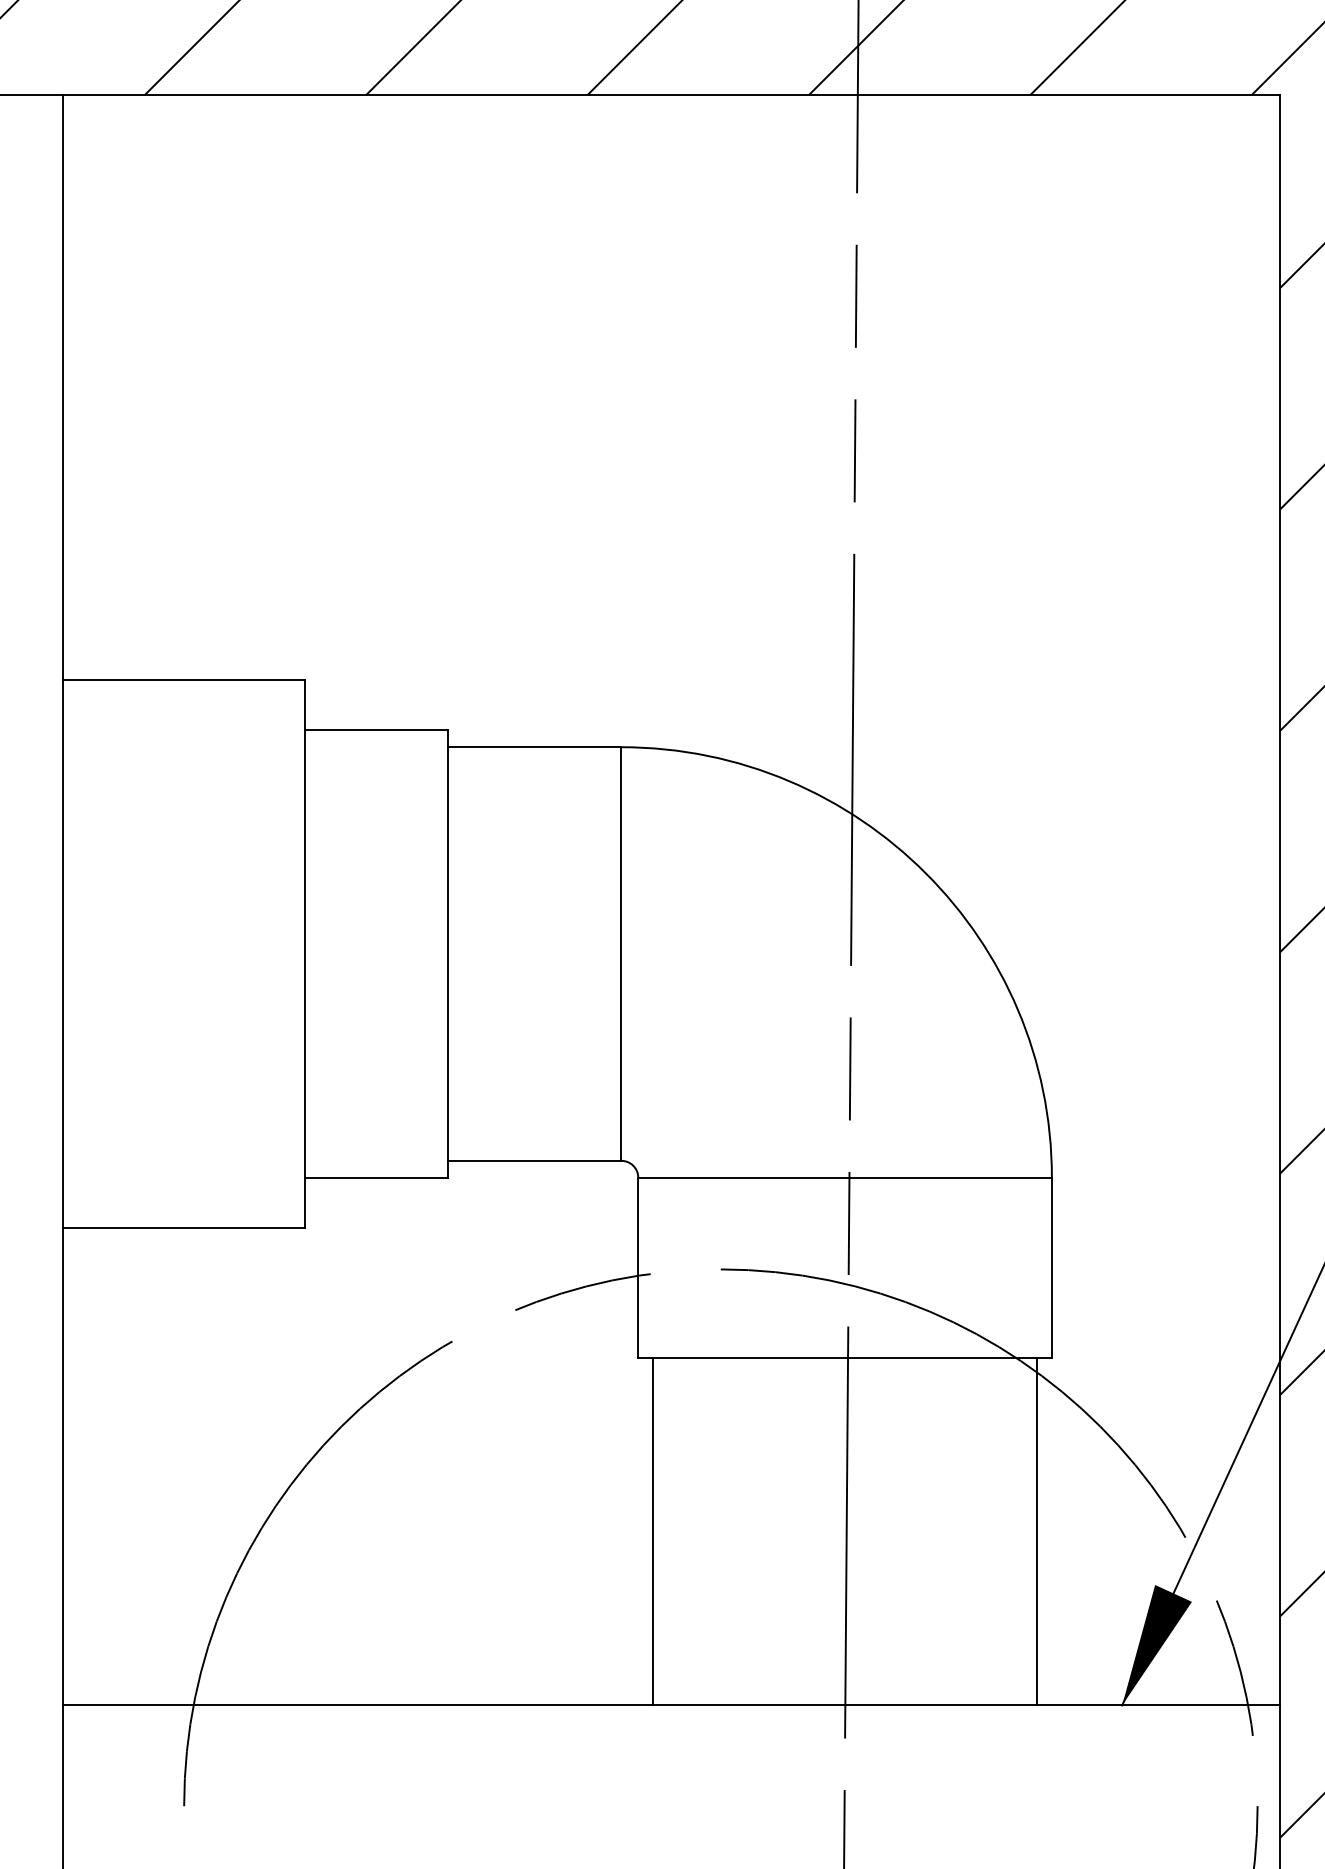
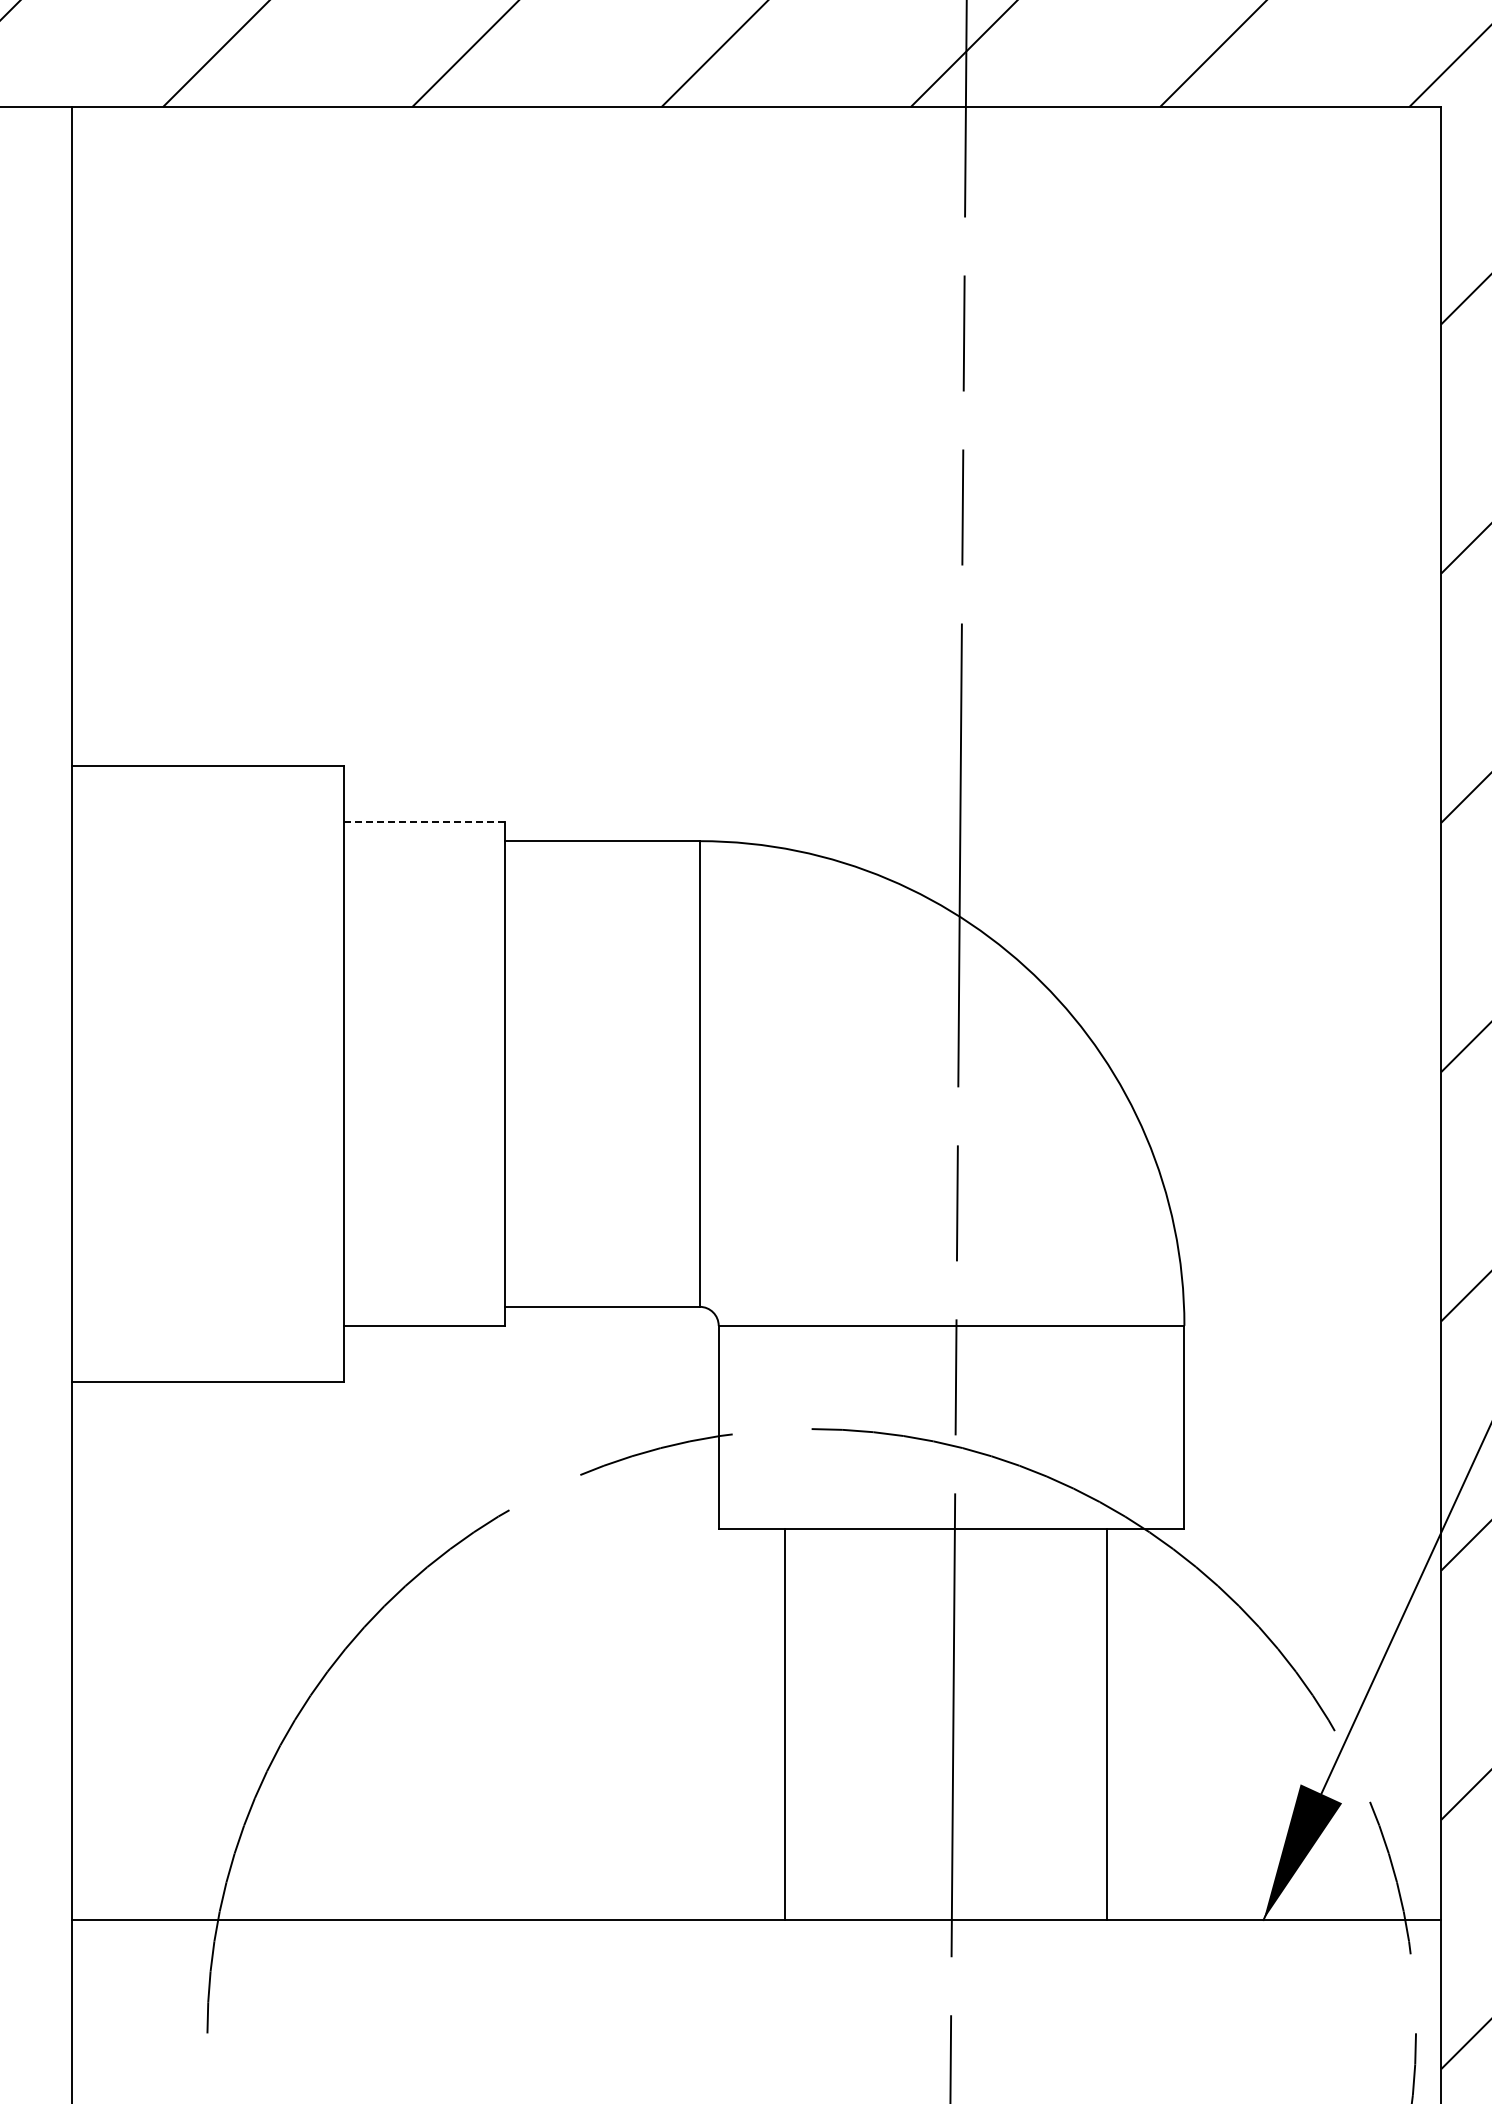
line: (376, 730) -> (424, 822), solid -> dashed
line: (653, 1531) -> (785, 1724), moved
line: (1036, 1531) -> (1106, 1724), moved

